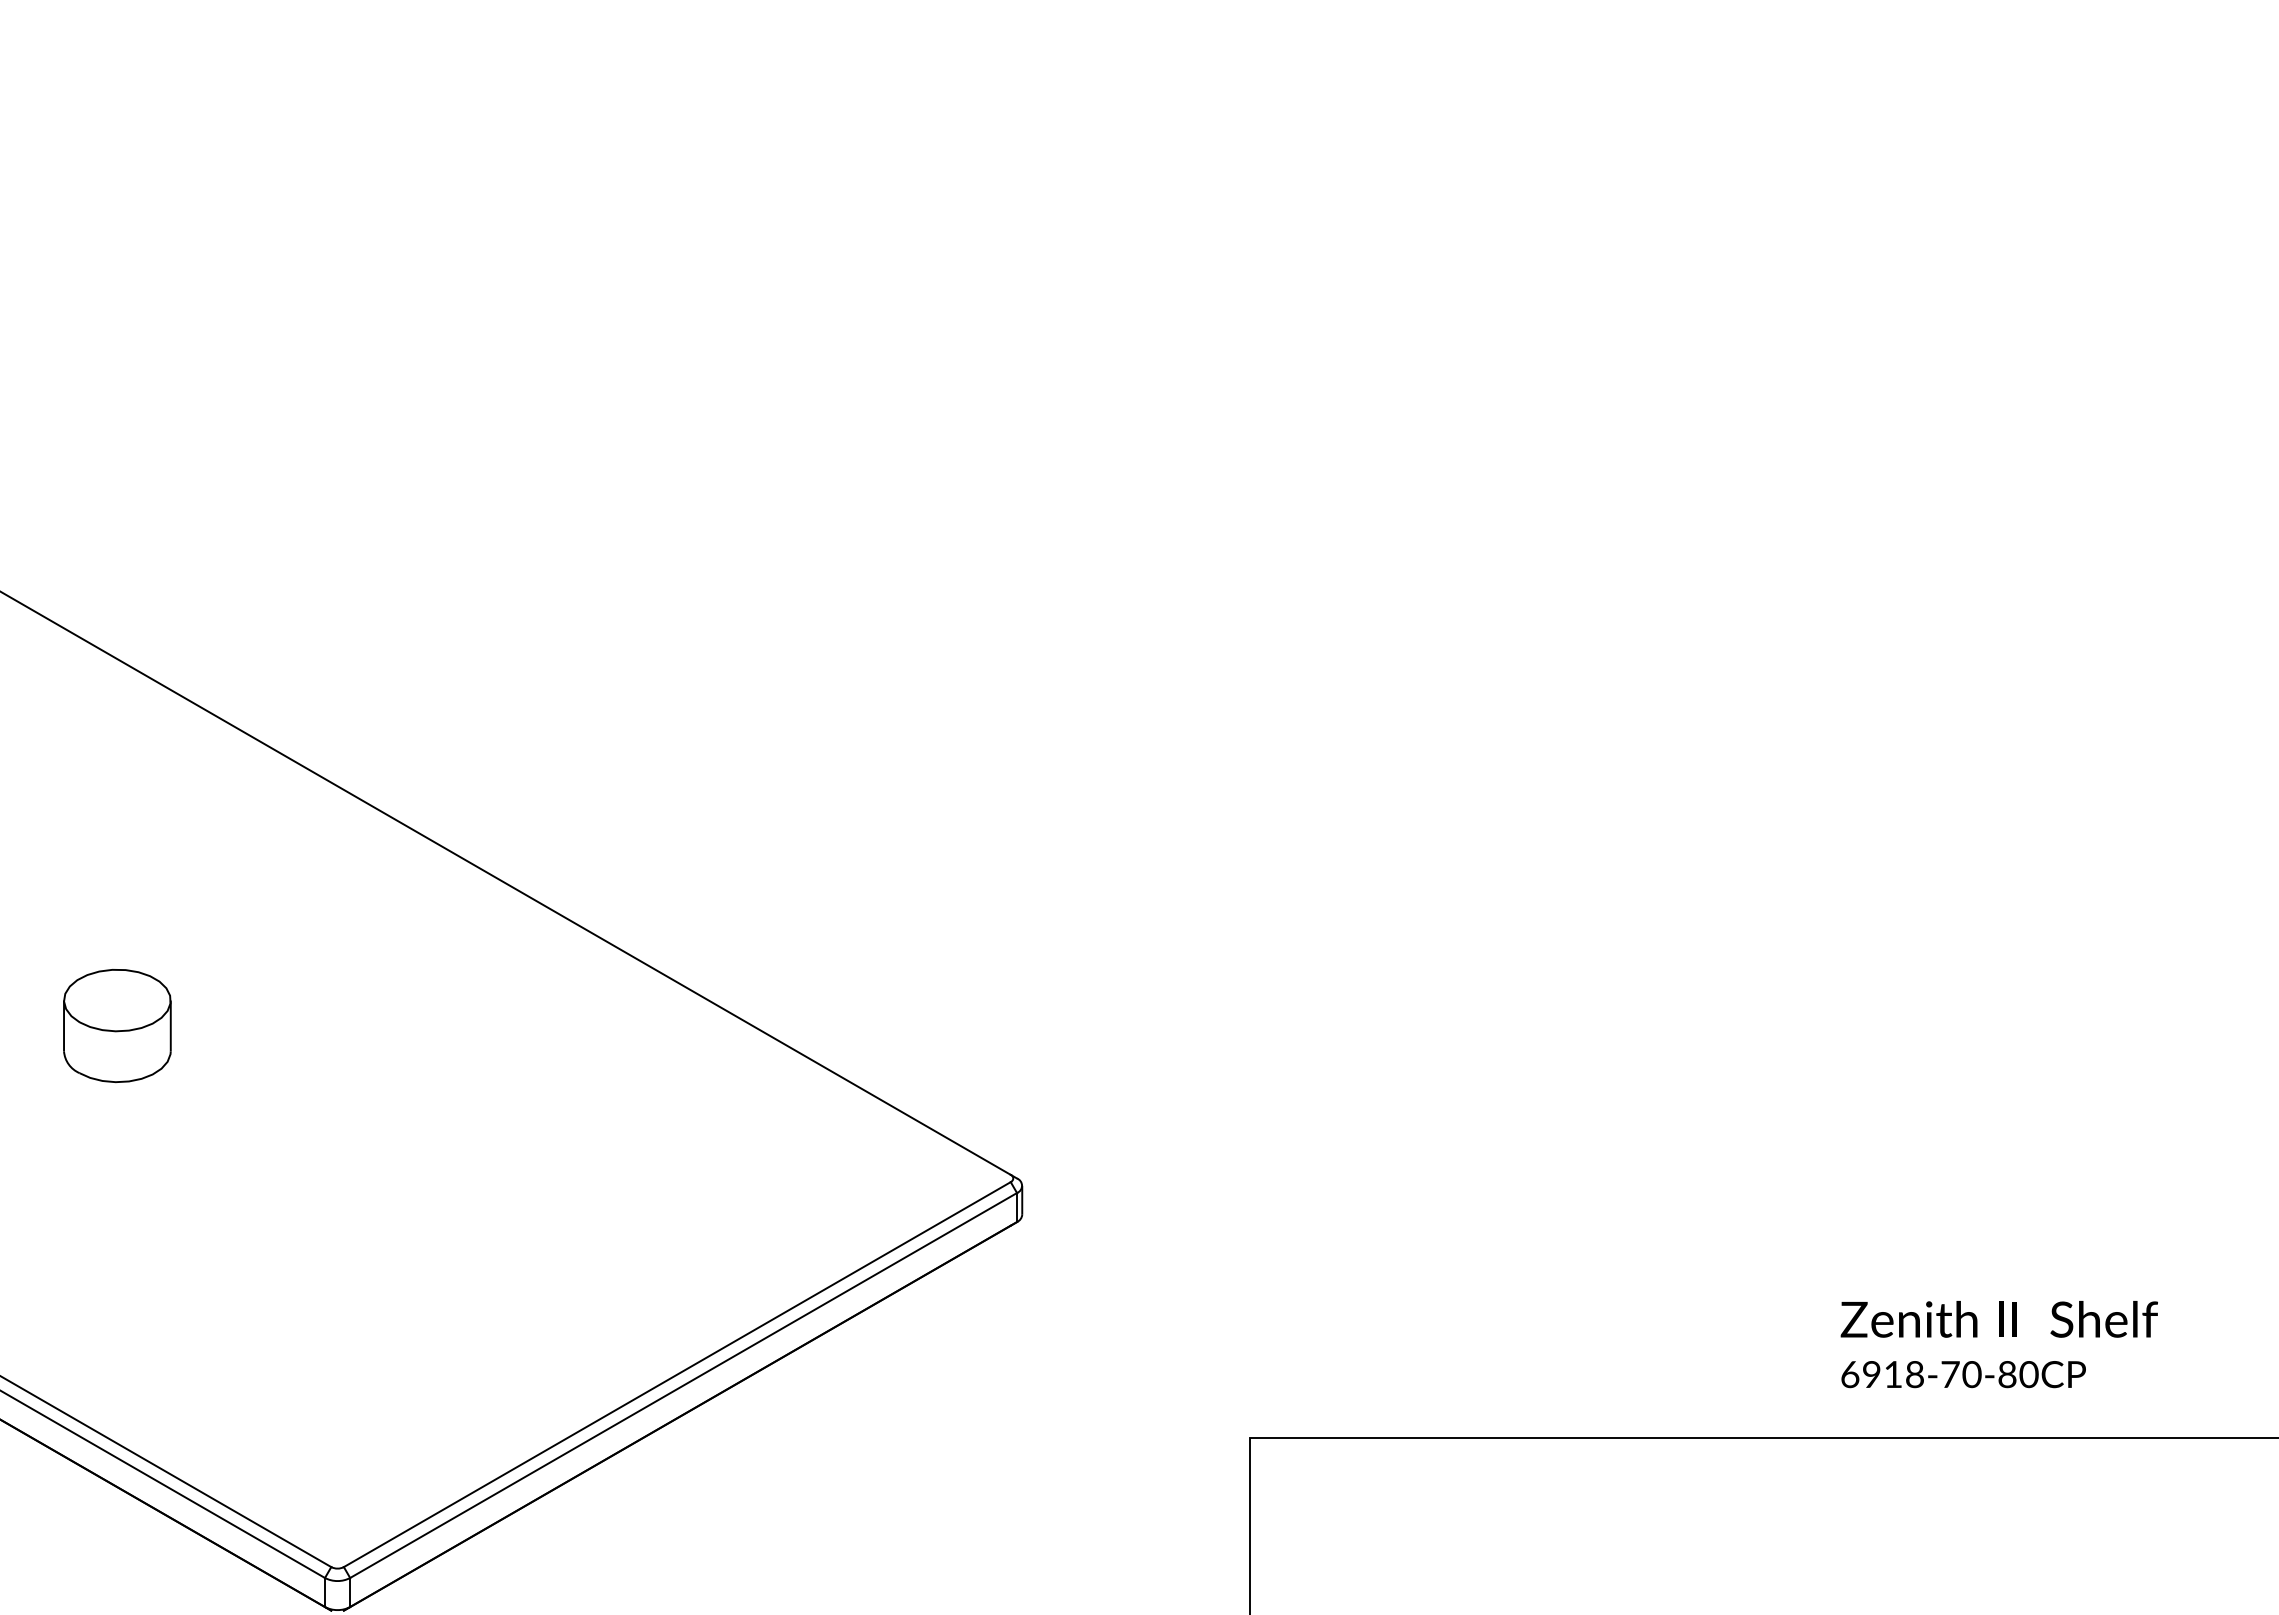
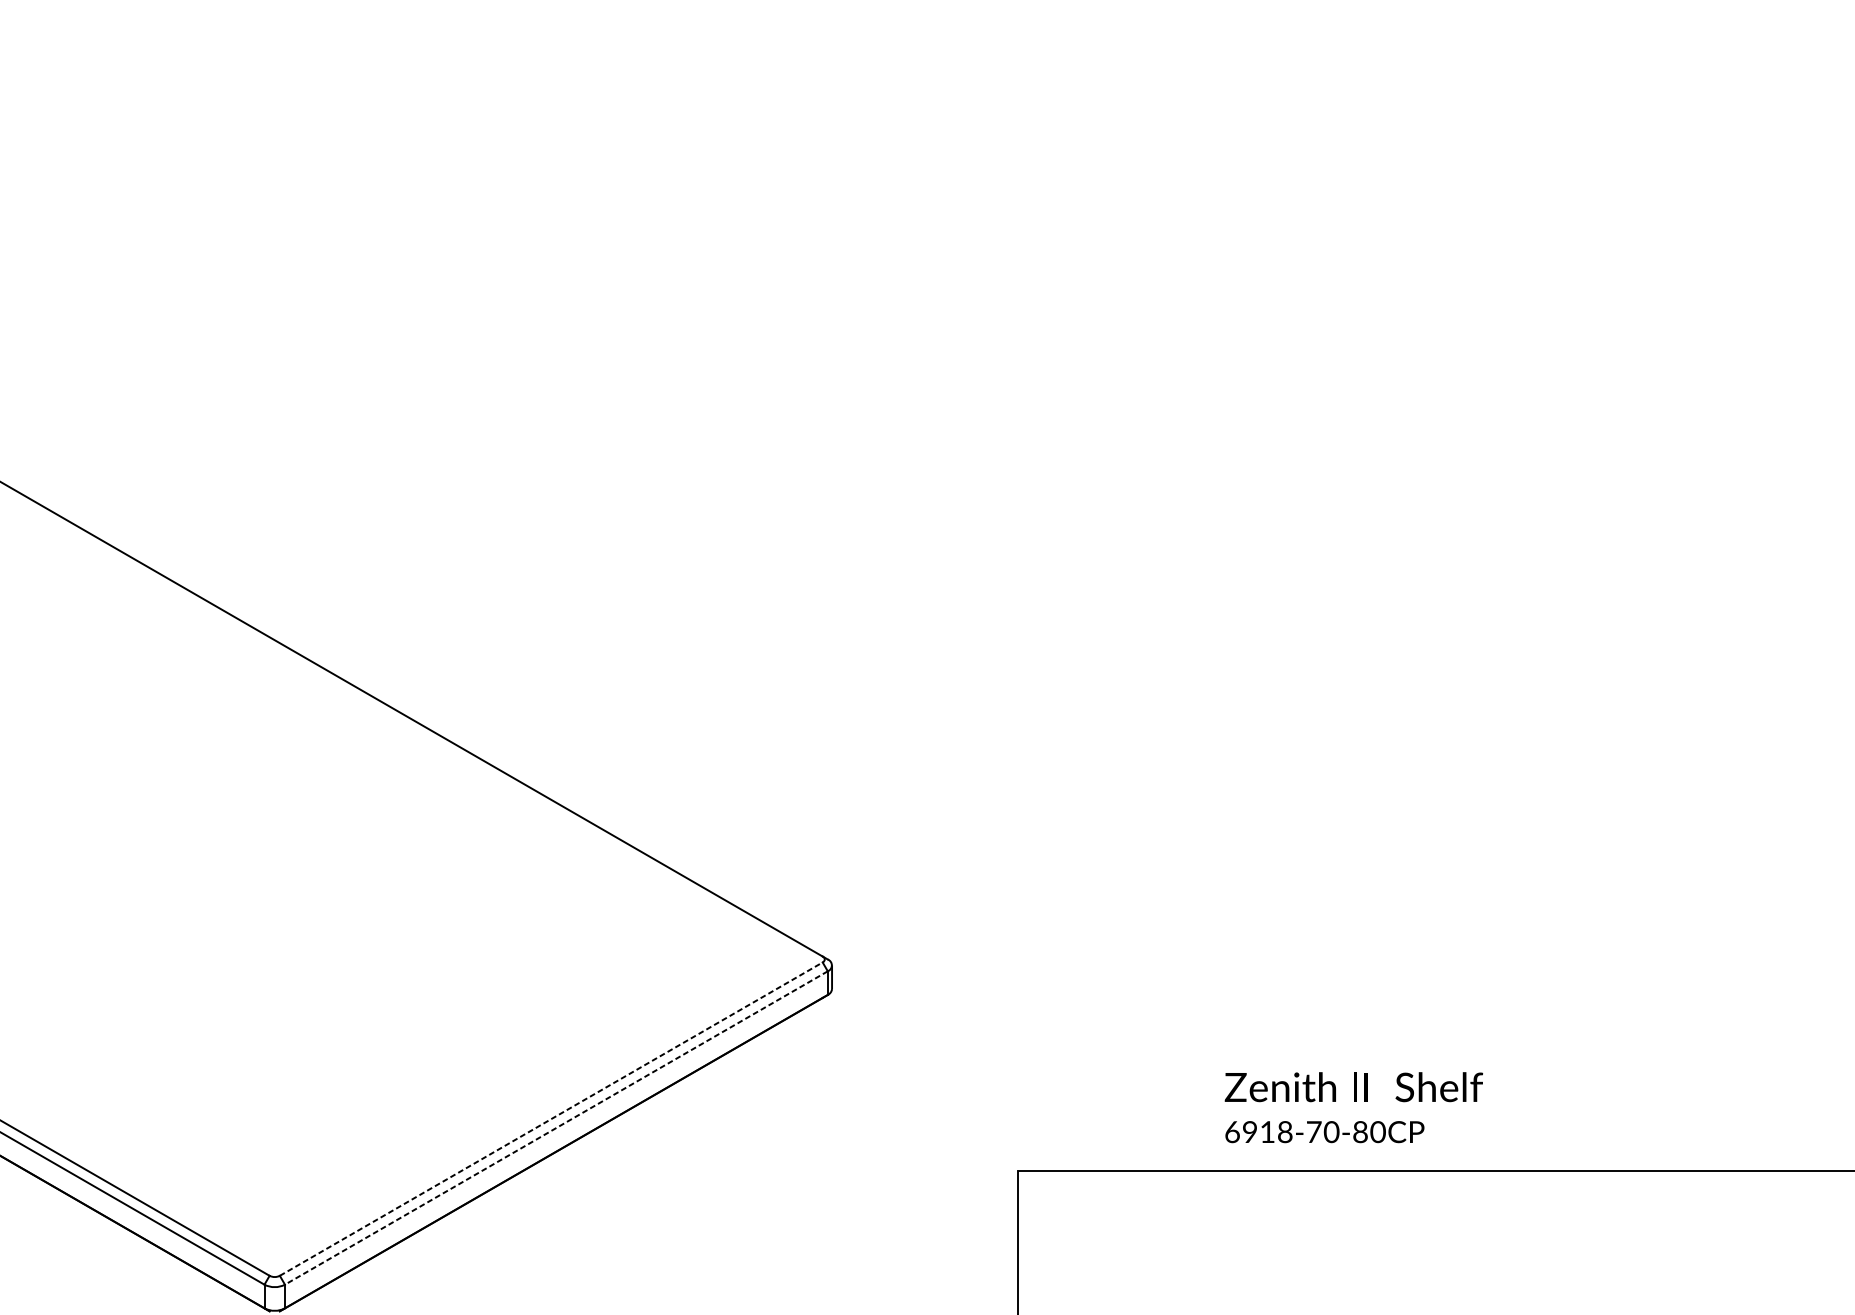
part: (117, 1026) -> (95, 835), removed
text: (1998, 1344) -> (1353, 1107), moved
line: (677, 1374) -> (551, 1119), solid -> dashed
line: (683, 1385) -> (556, 1127), solid -> dashed

